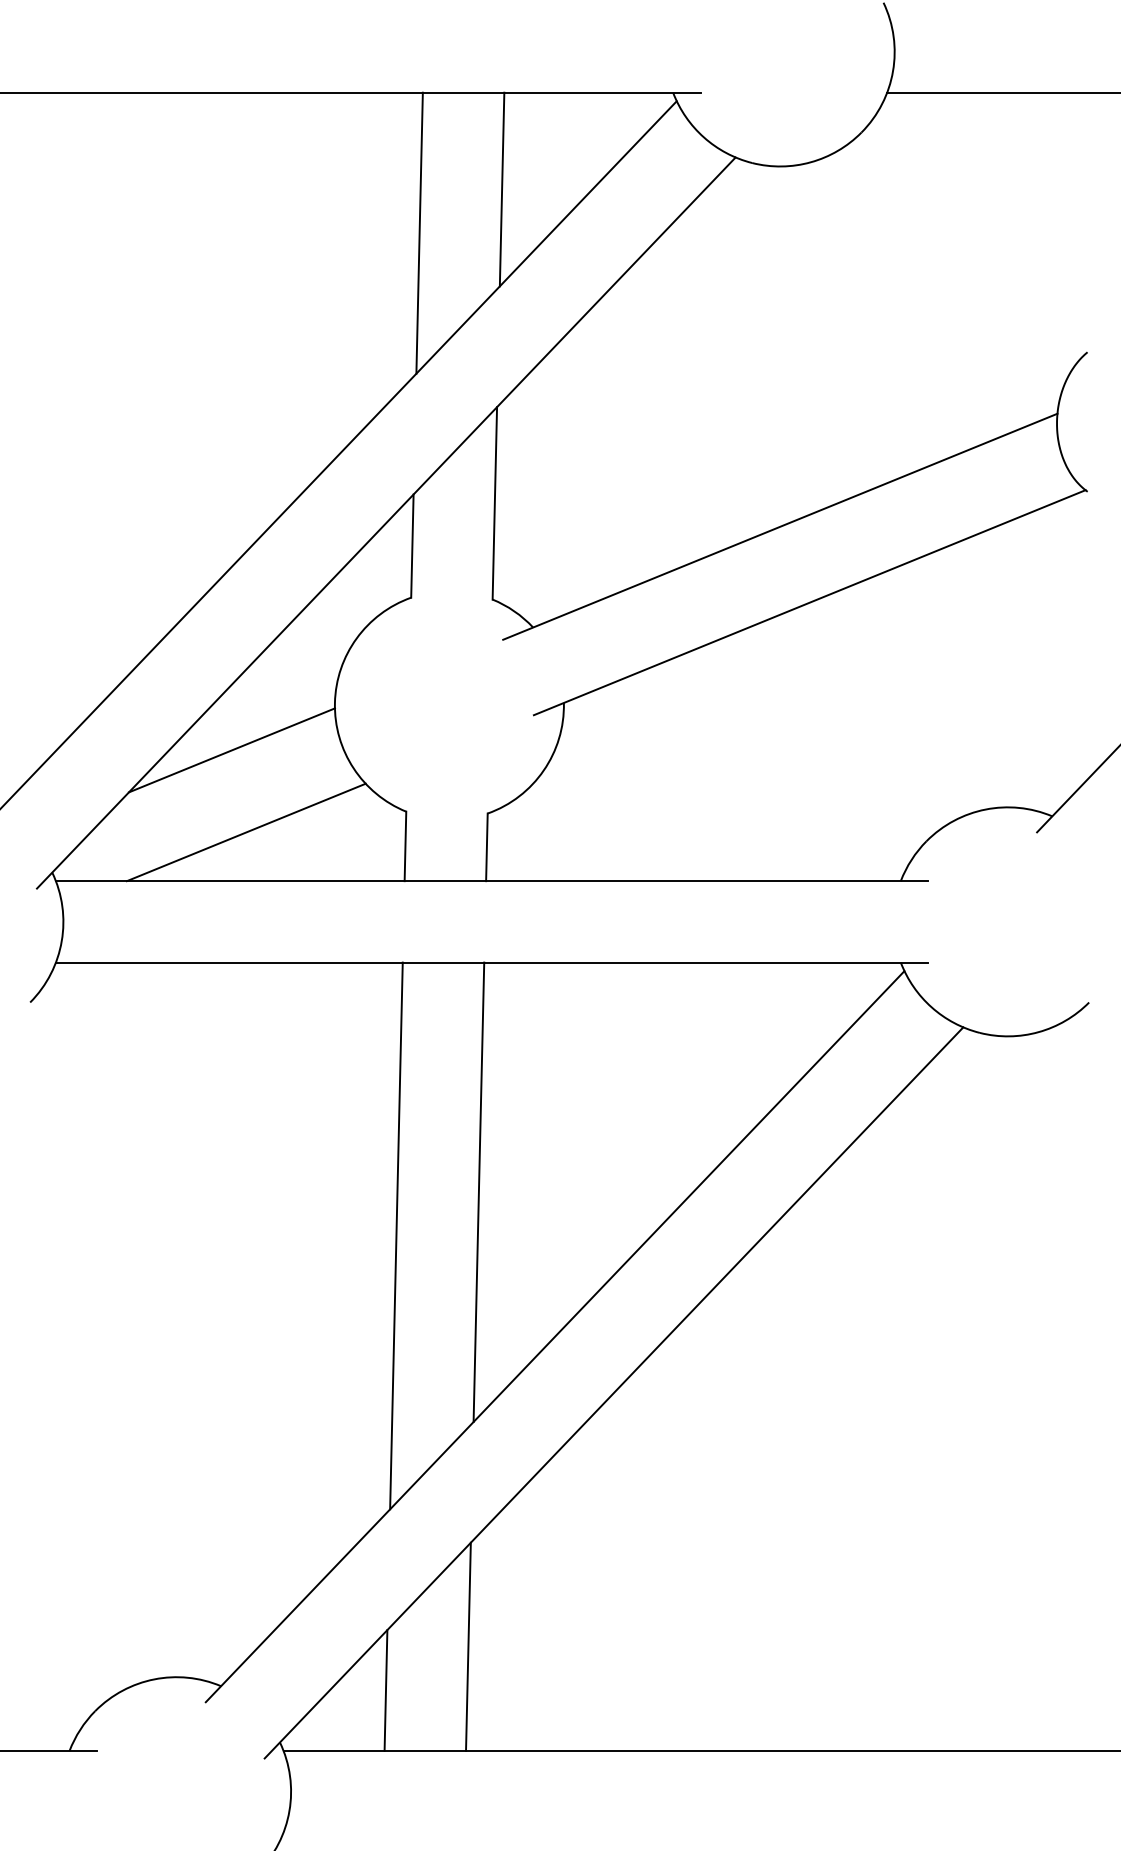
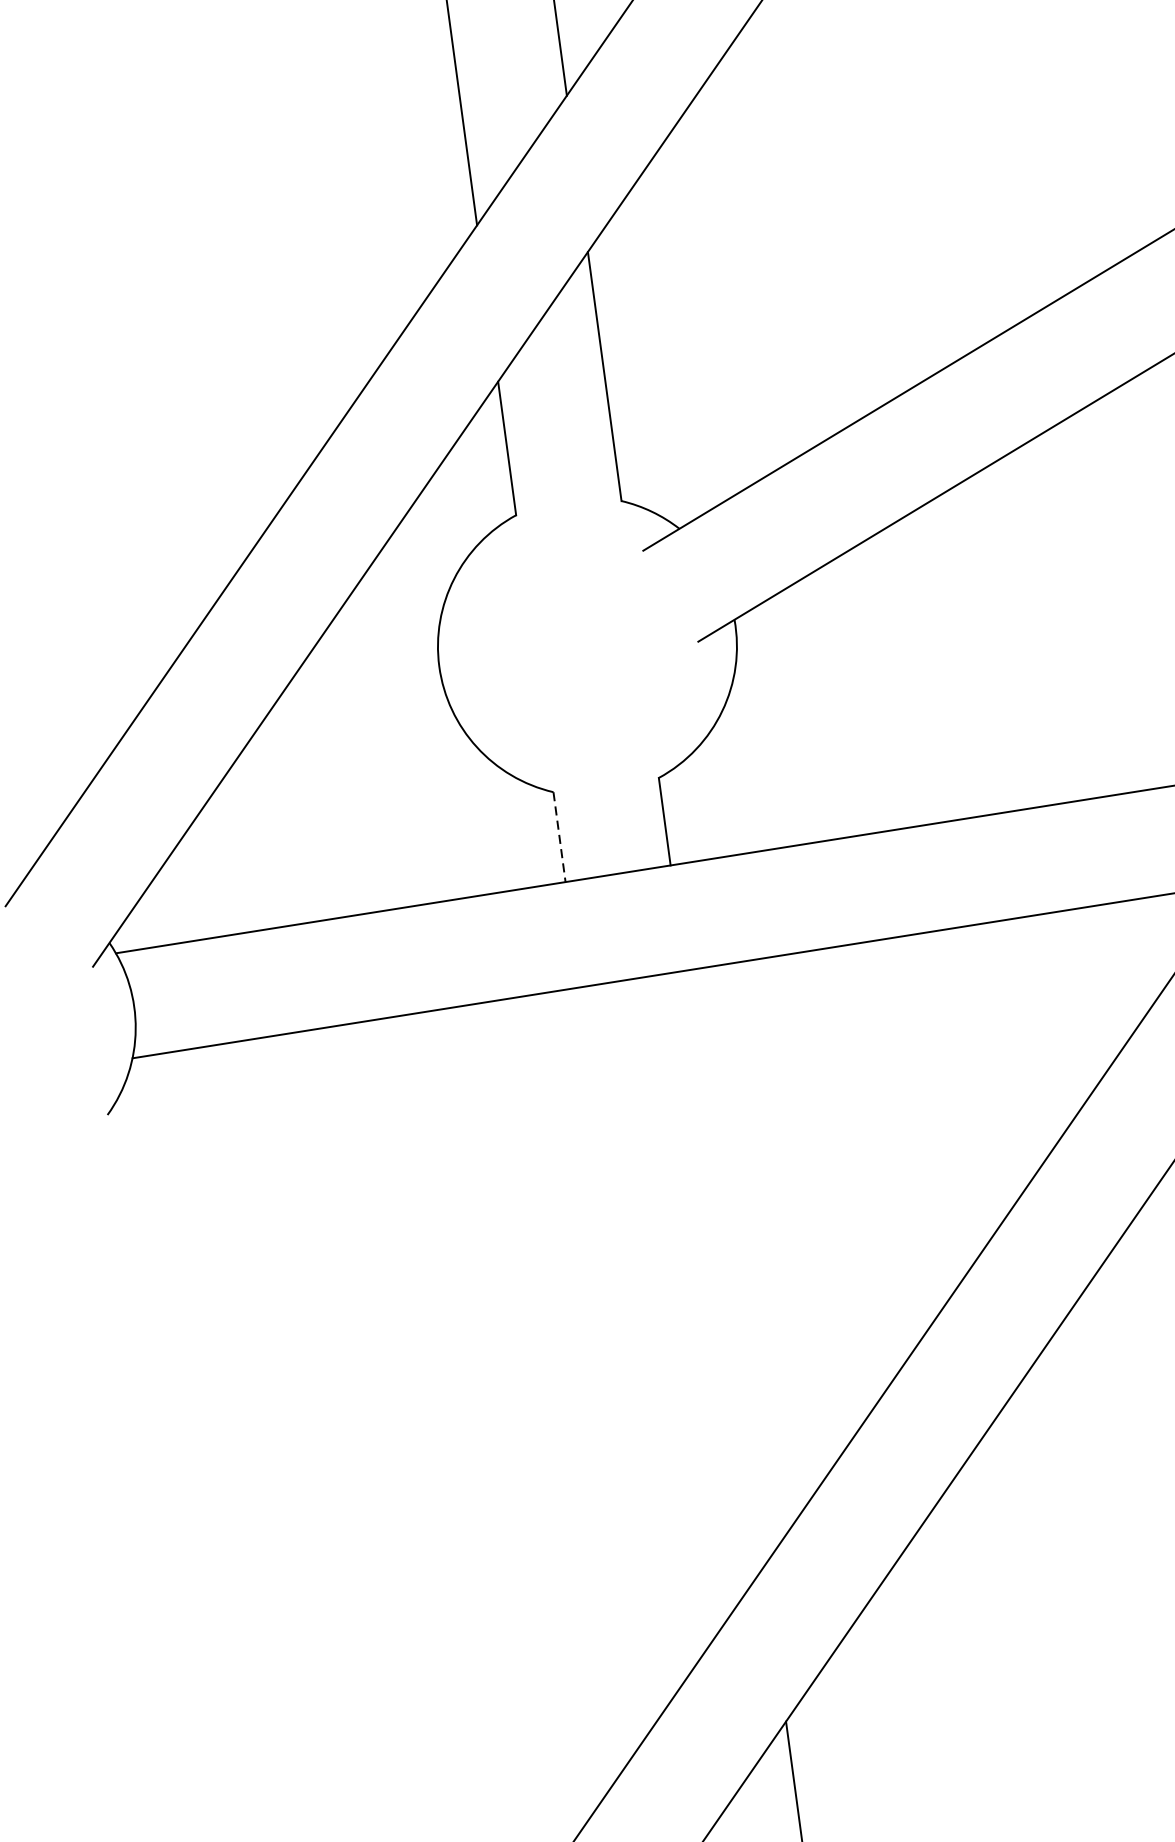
line: (231, 750) -> (315, 748), removed
line: (245, 832) -> (350, 851), removed
line: (405, 846) -> (559, 837), solid -> dashed
line: (478, 1191) -> (724, 1267), removed
line: (396, 1235) -> (627, 1340), removed

